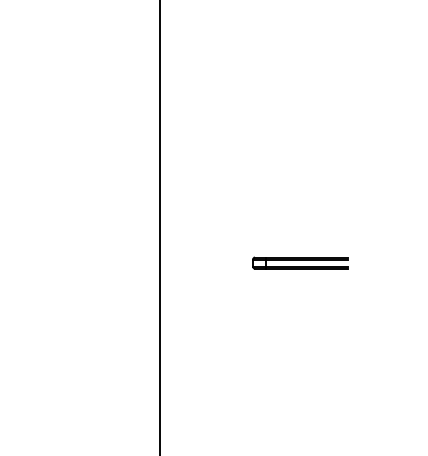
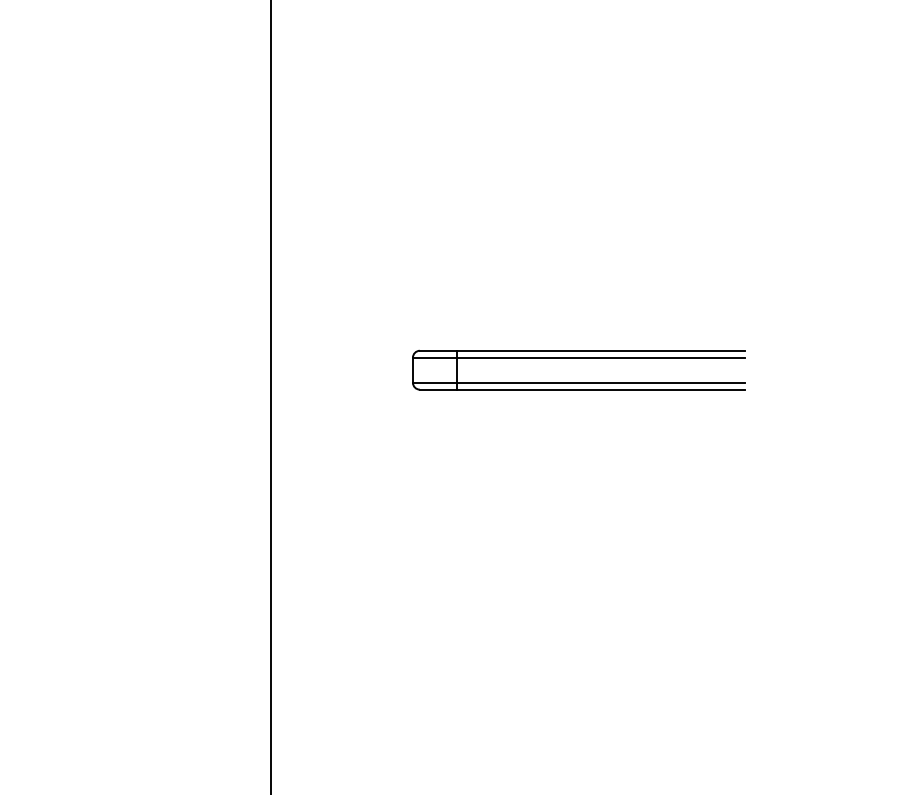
part: (300, 262) -> (578, 368), size x1.6

